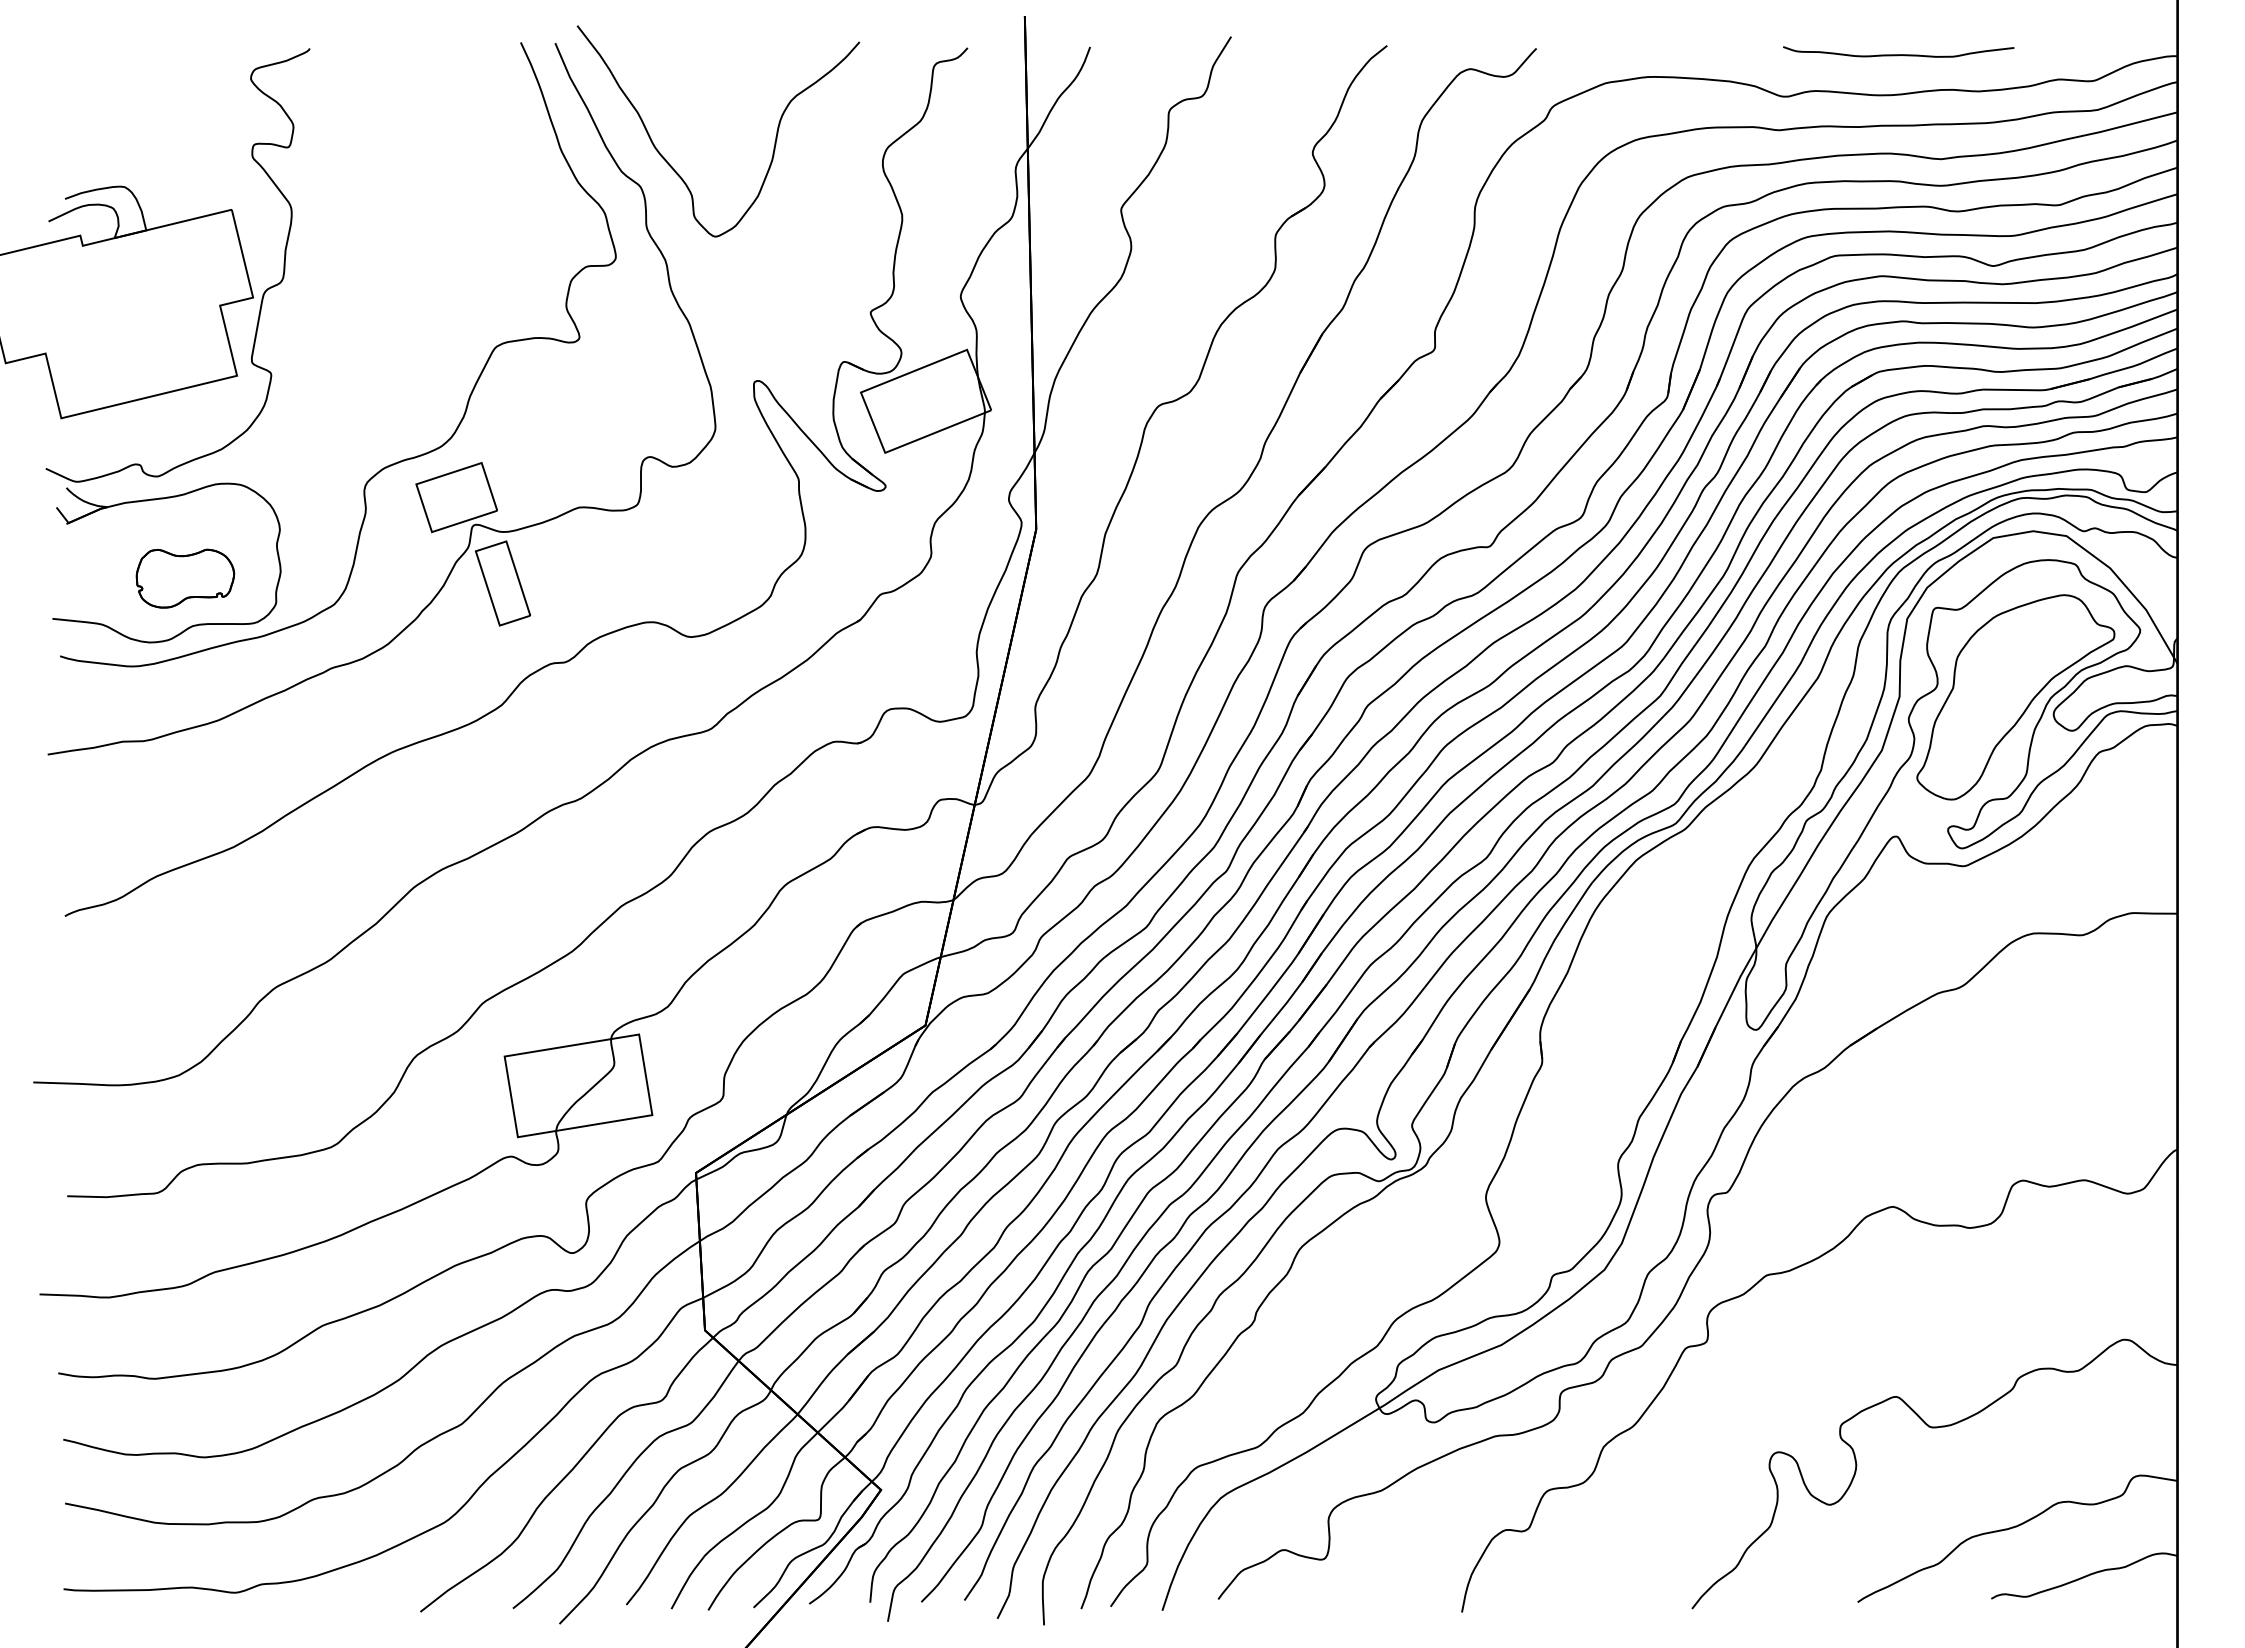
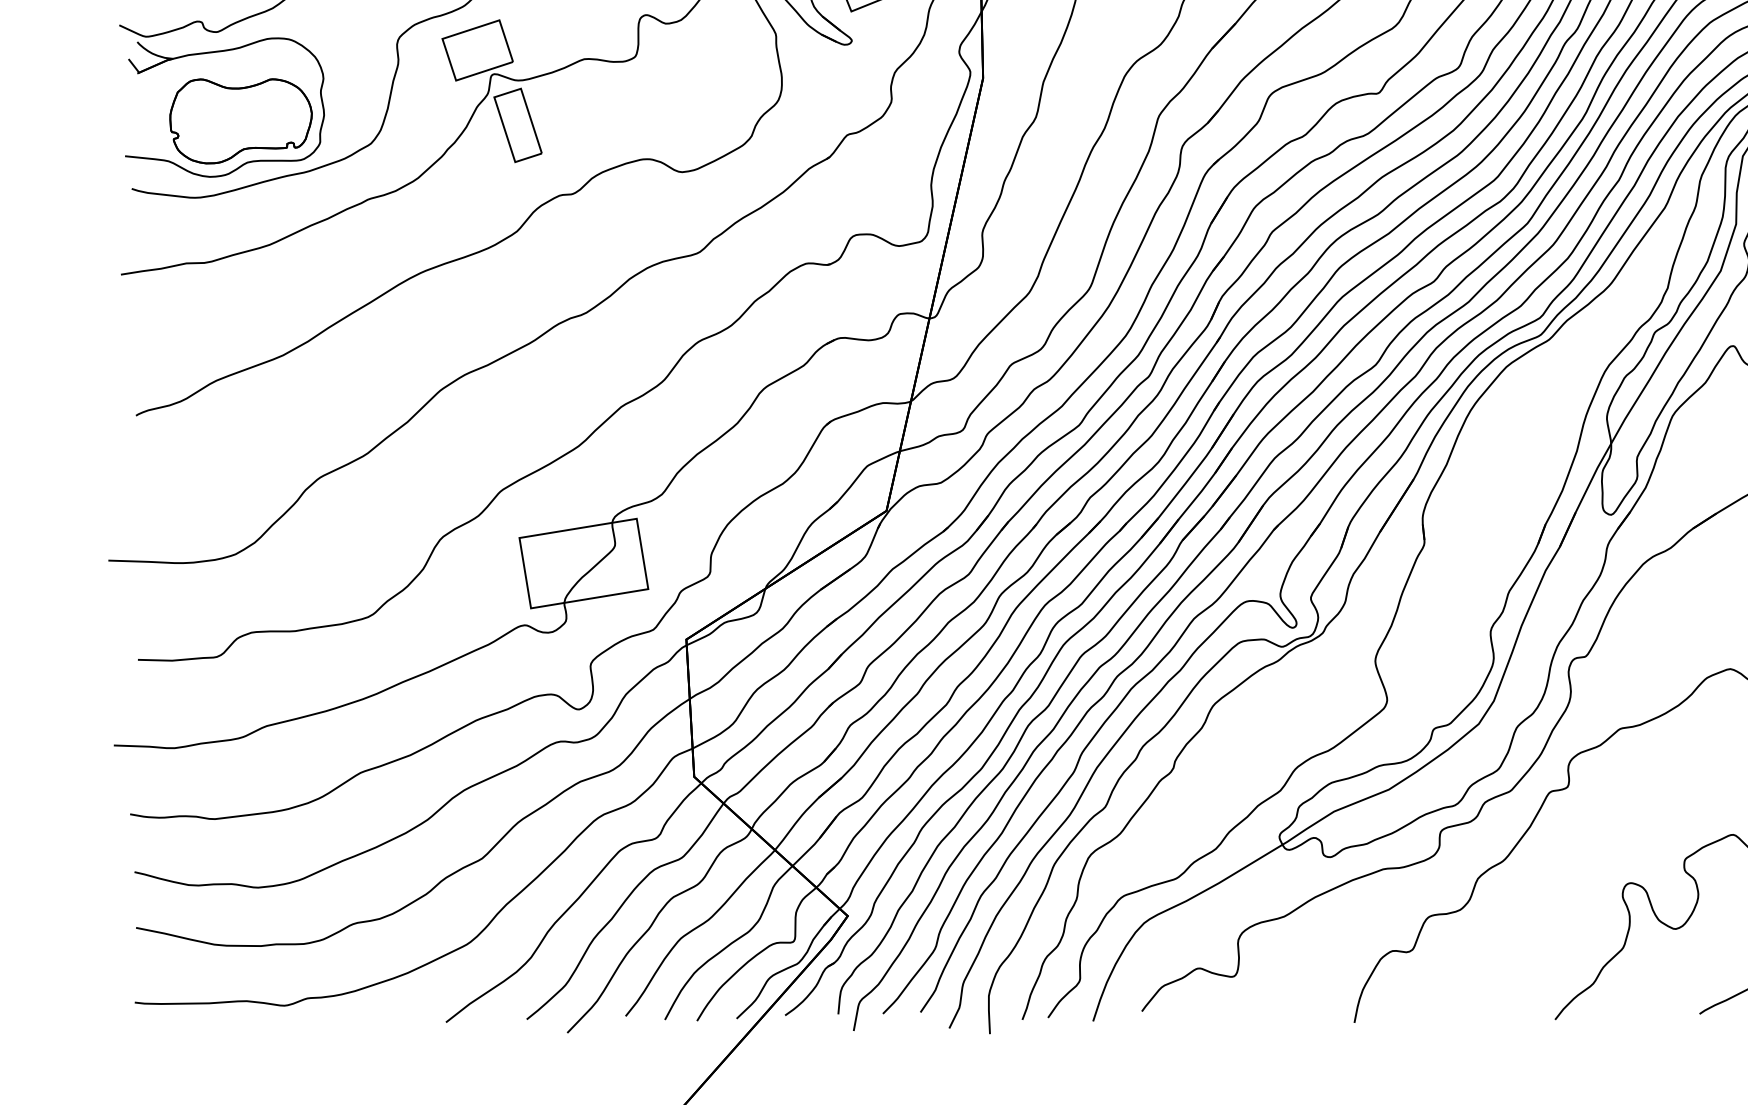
part: (185, 578) -> (241, 121), size x1.67

